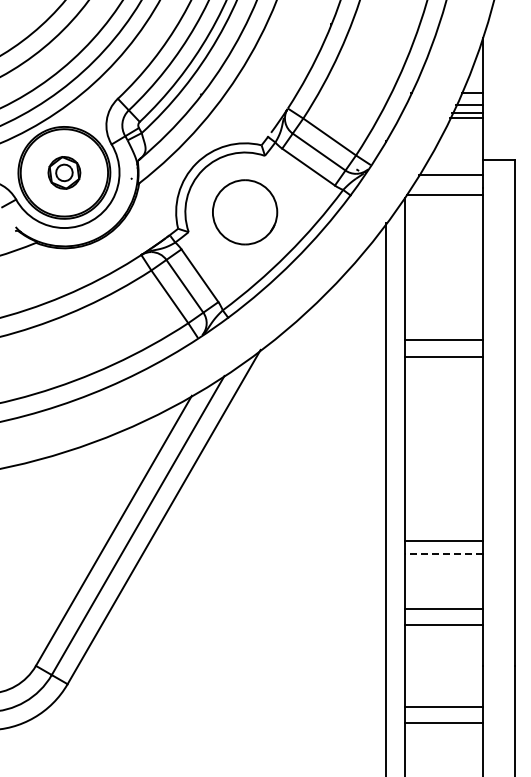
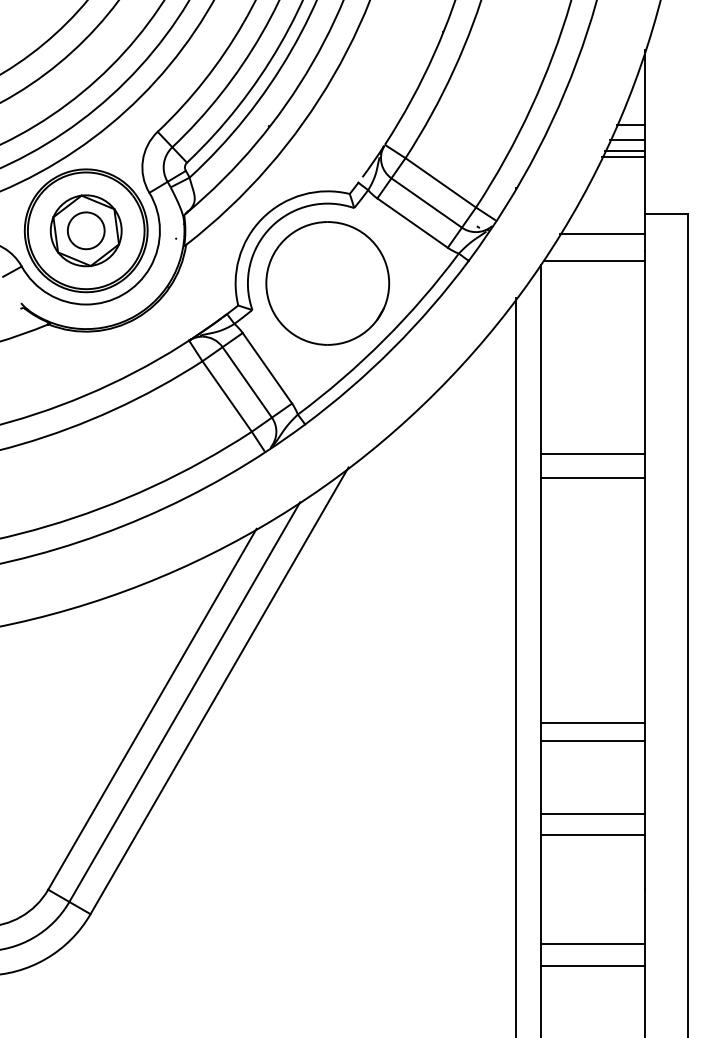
part: (64, 172) -> (86, 230), size x1.67
part: (244, 212) -> (326, 283), size x1.43
line: (443, 554) -> (592, 740), dashed -> solid

